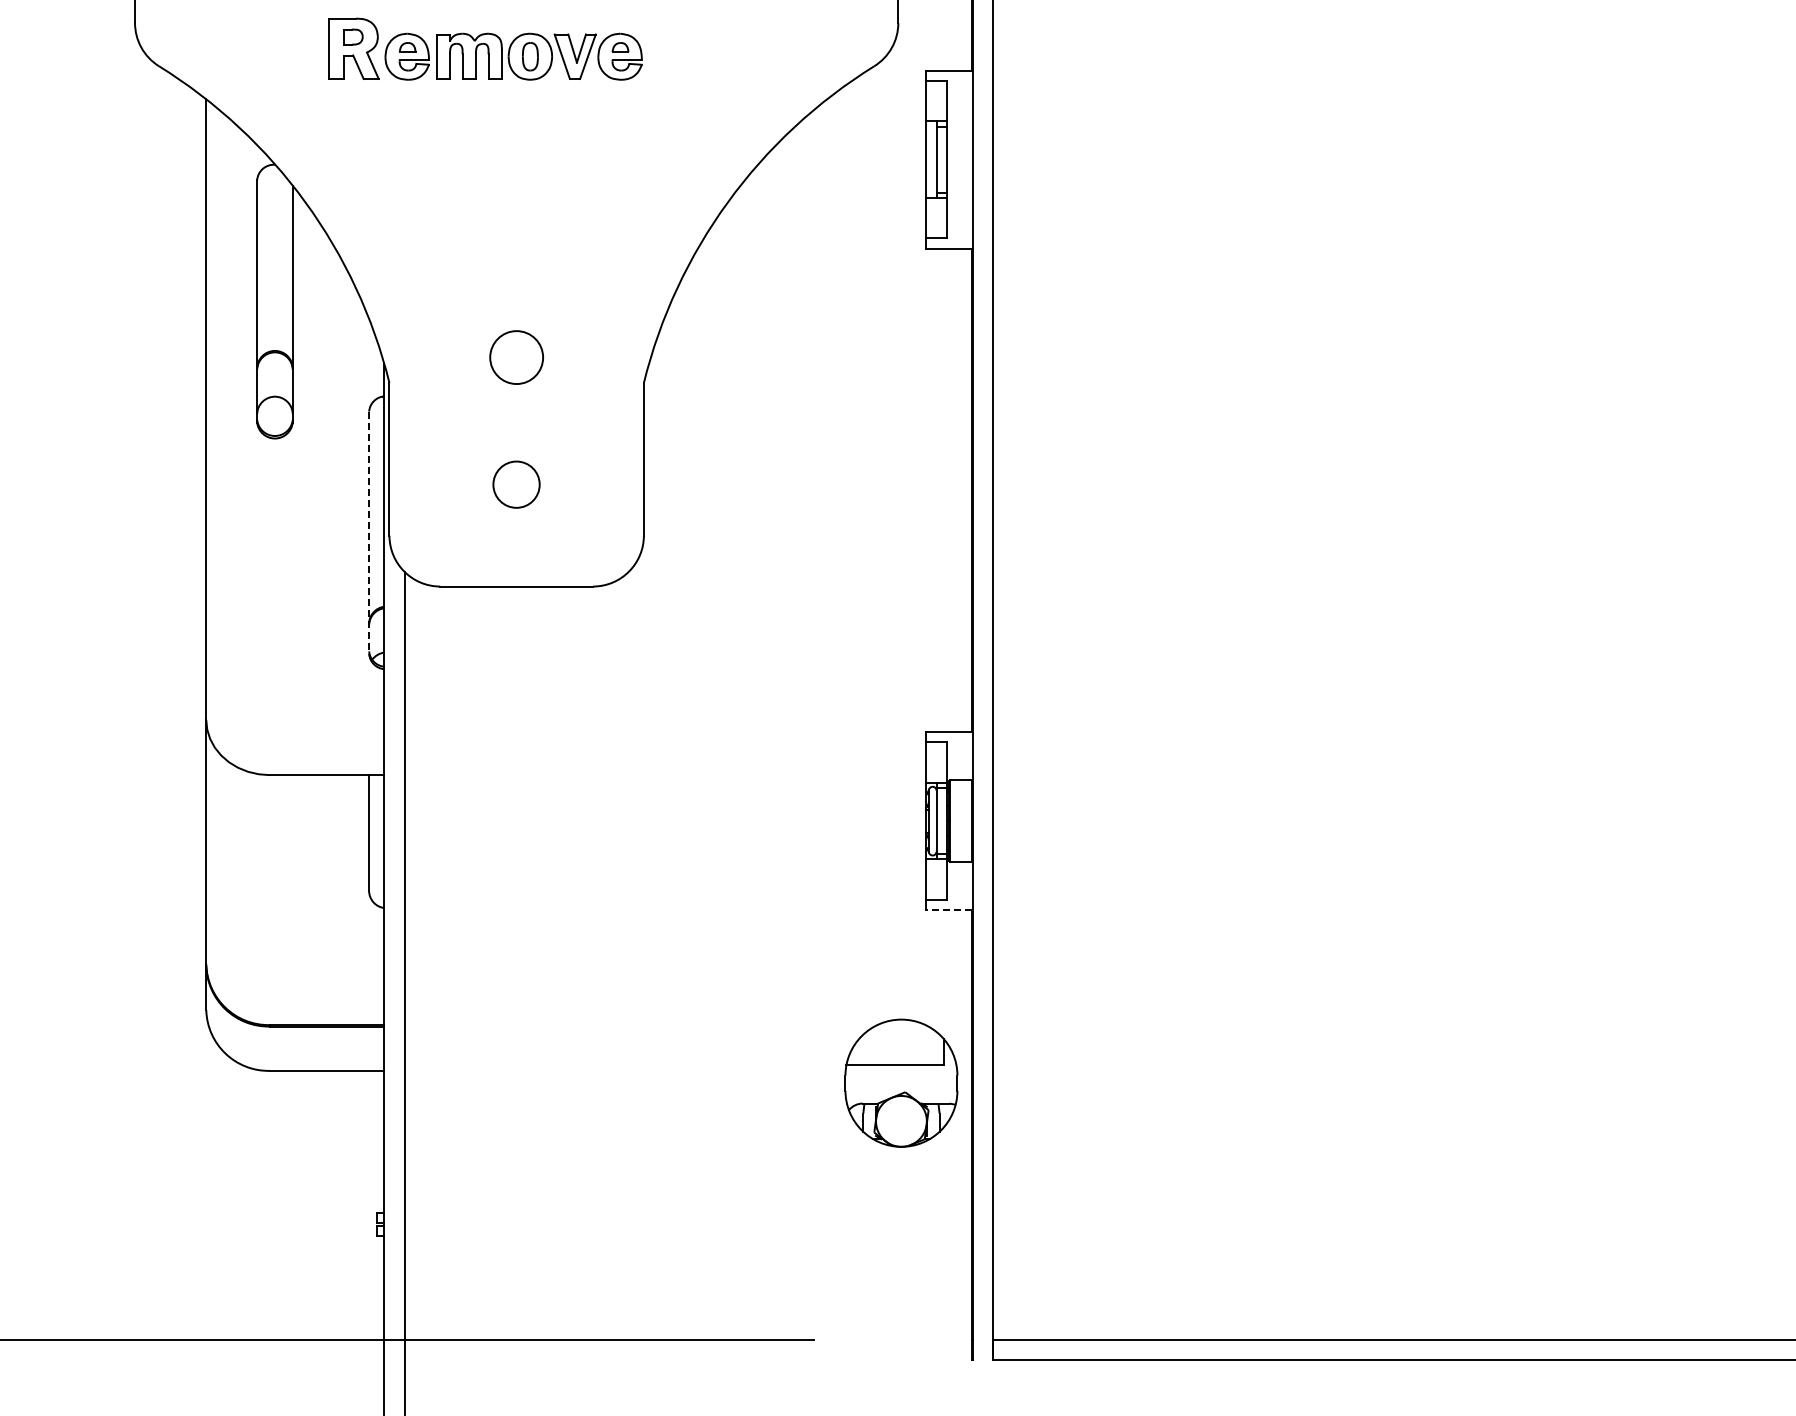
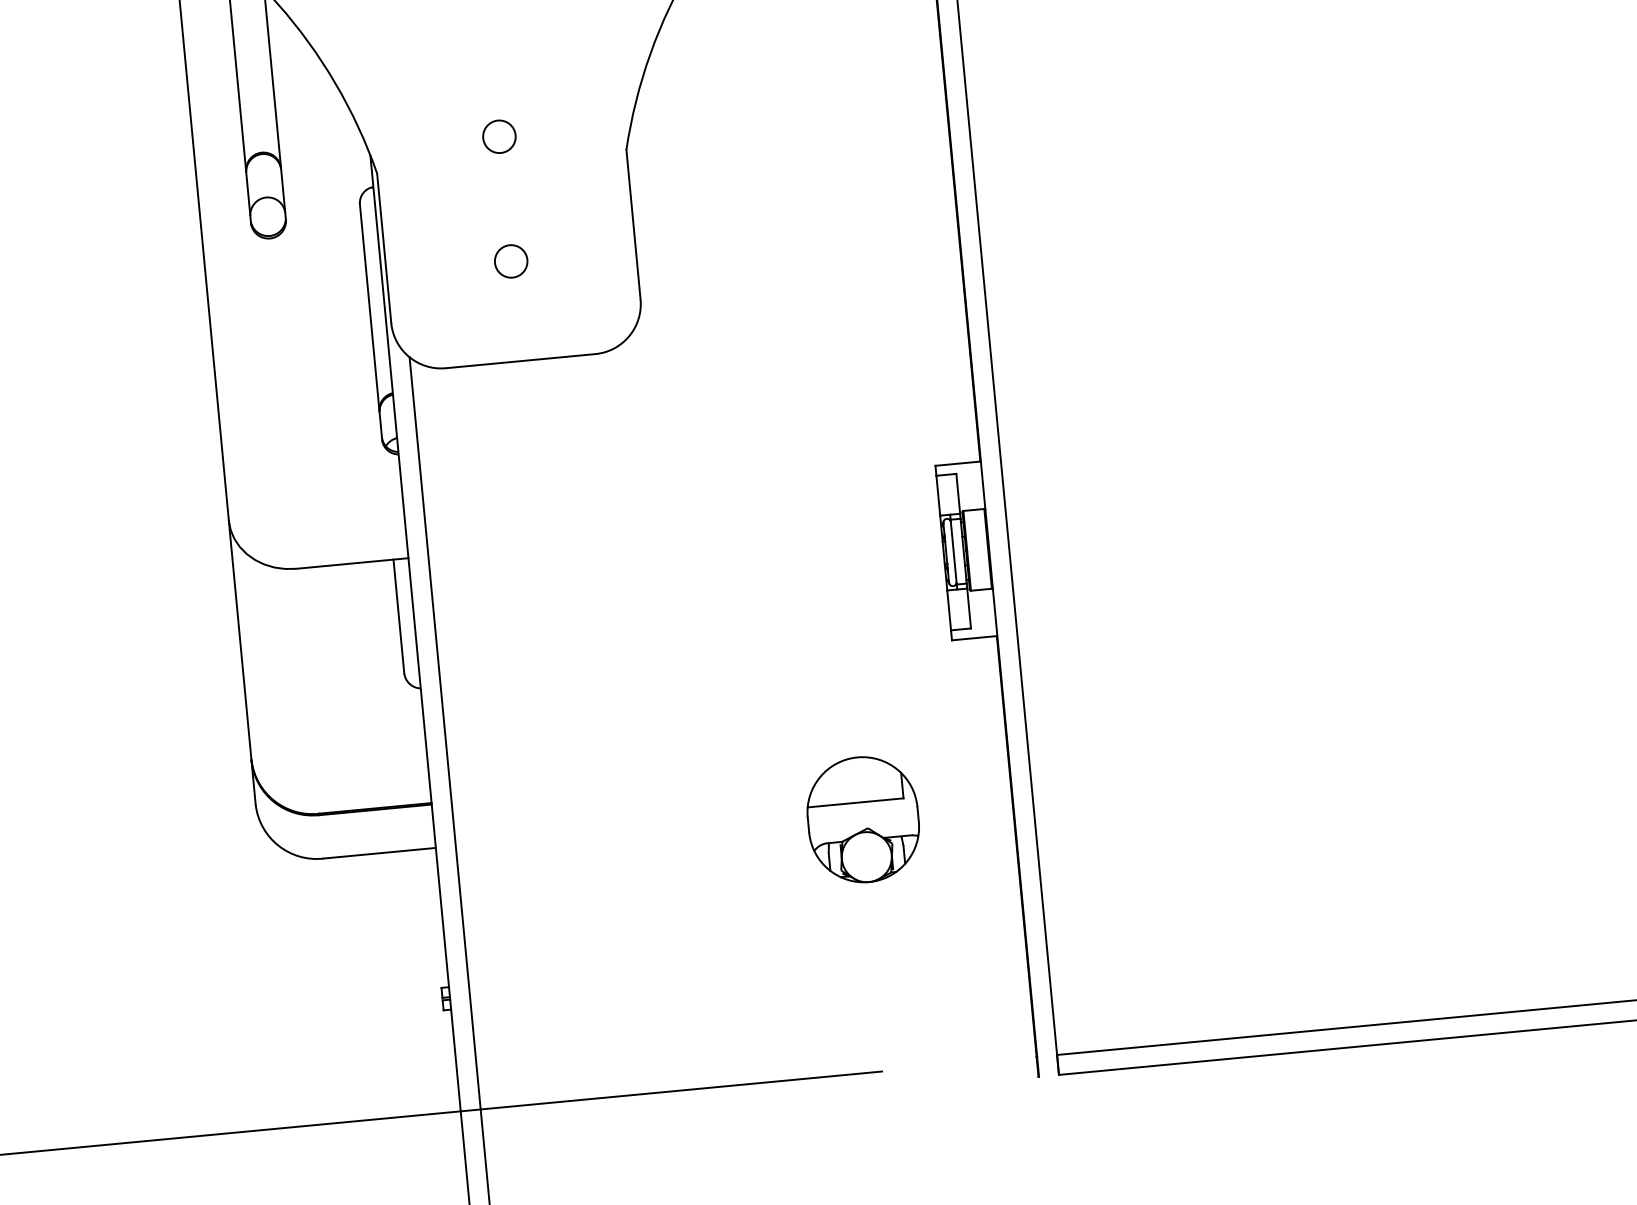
circle: (516, 357) -> (499, 136), size x0.62
circle: (516, 484) -> (511, 261), size x0.71
line: (369, 533) -> (371, 322), dashed -> solid
line: (949, 910) -> (974, 638), dashed -> solid
part: (901, 1082) -> (863, 819), moved

